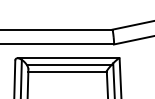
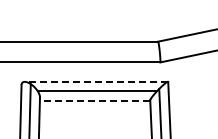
line: (68, 58) -> (96, 81), solid -> dashed
line: (67, 71) -> (94, 100), solid -> dashed

